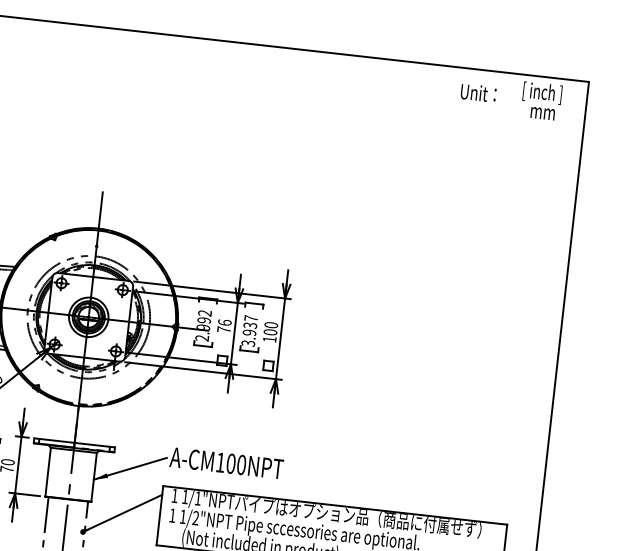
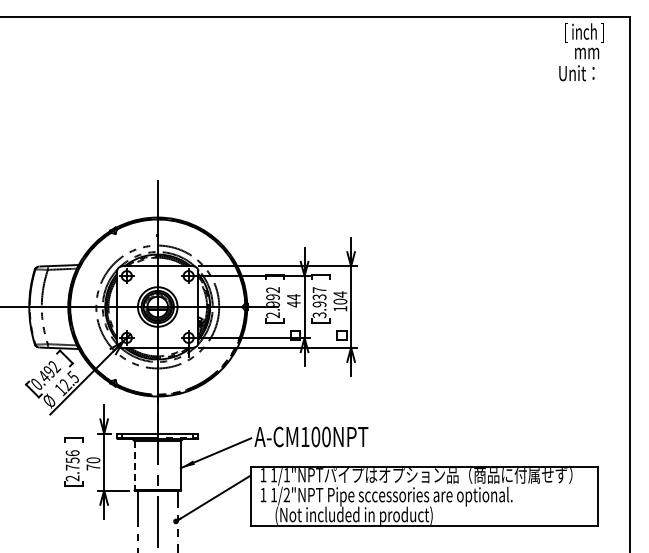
text: (478, 93) -> (576, 73), moved
text: (224, 325) -> (293, 300), 76 -> 44
text: (271, 325) -> (340, 294), 100 -> 104
line: (48, 471) -> (134, 465), solid -> dashed

